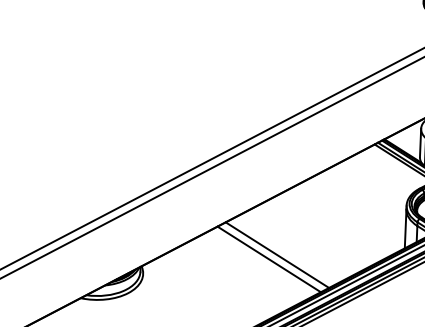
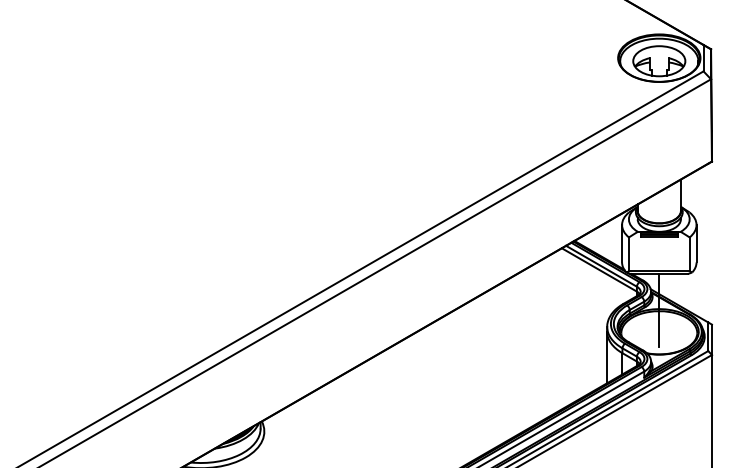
line: (277, 254) -> (439, 398), removed
line: (269, 259) -> (429, 405), removed

